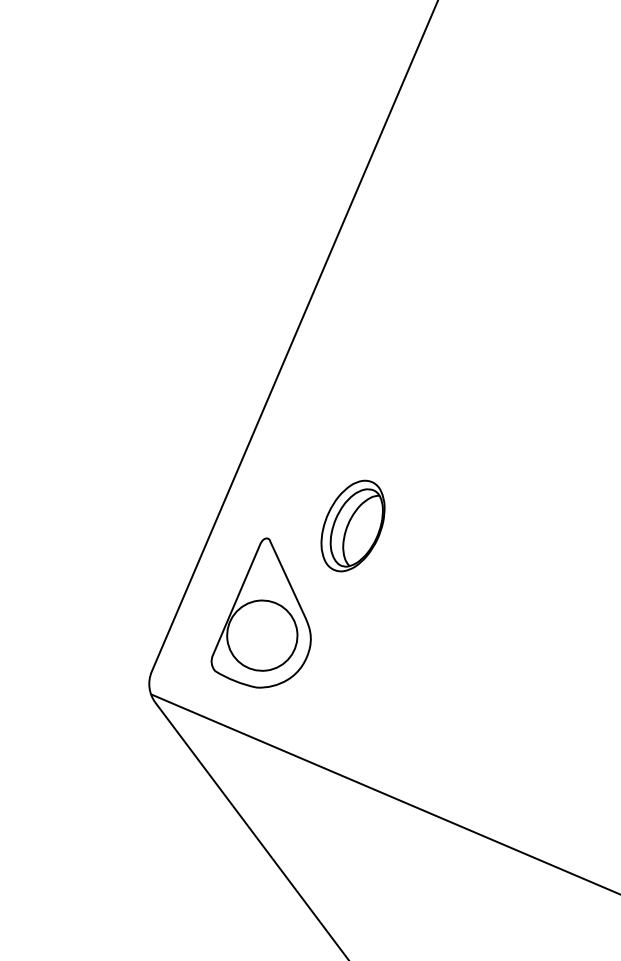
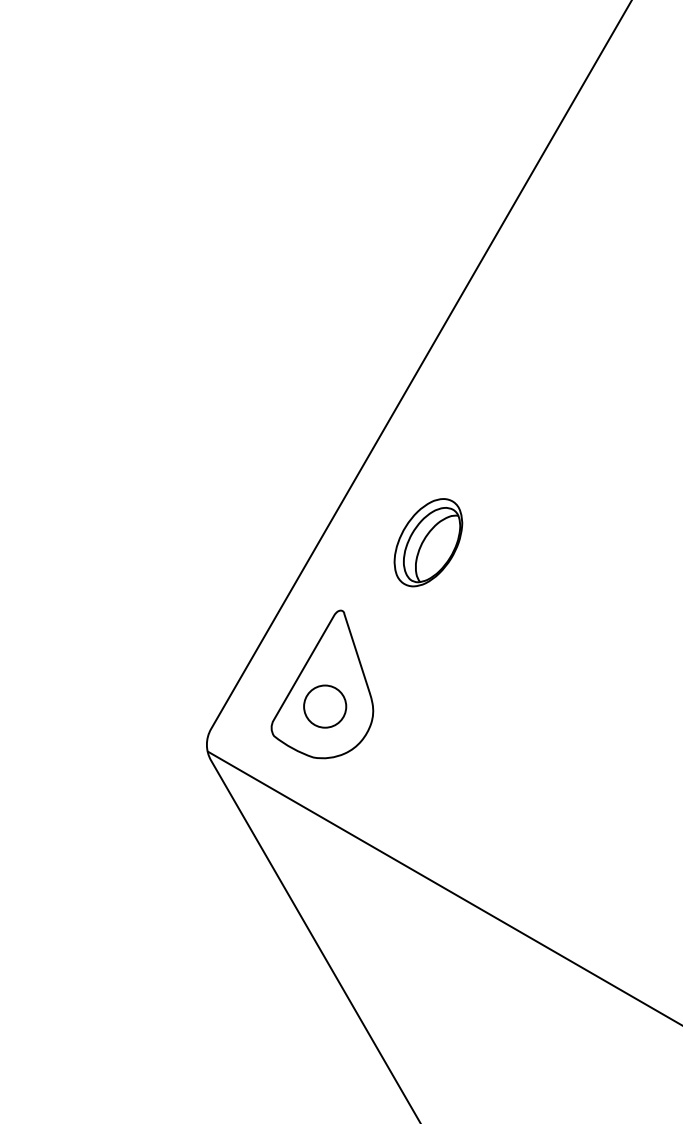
part: (353, 525) -> (428, 542), moved
circle: (262, 635) -> (325, 706), size x0.6

